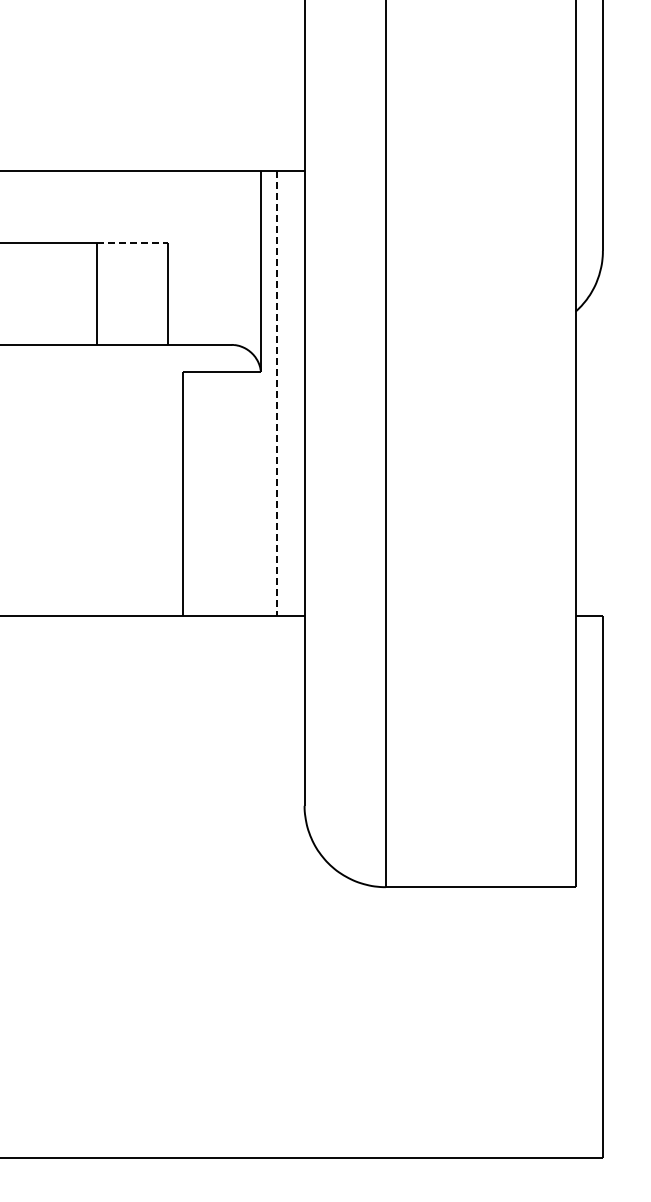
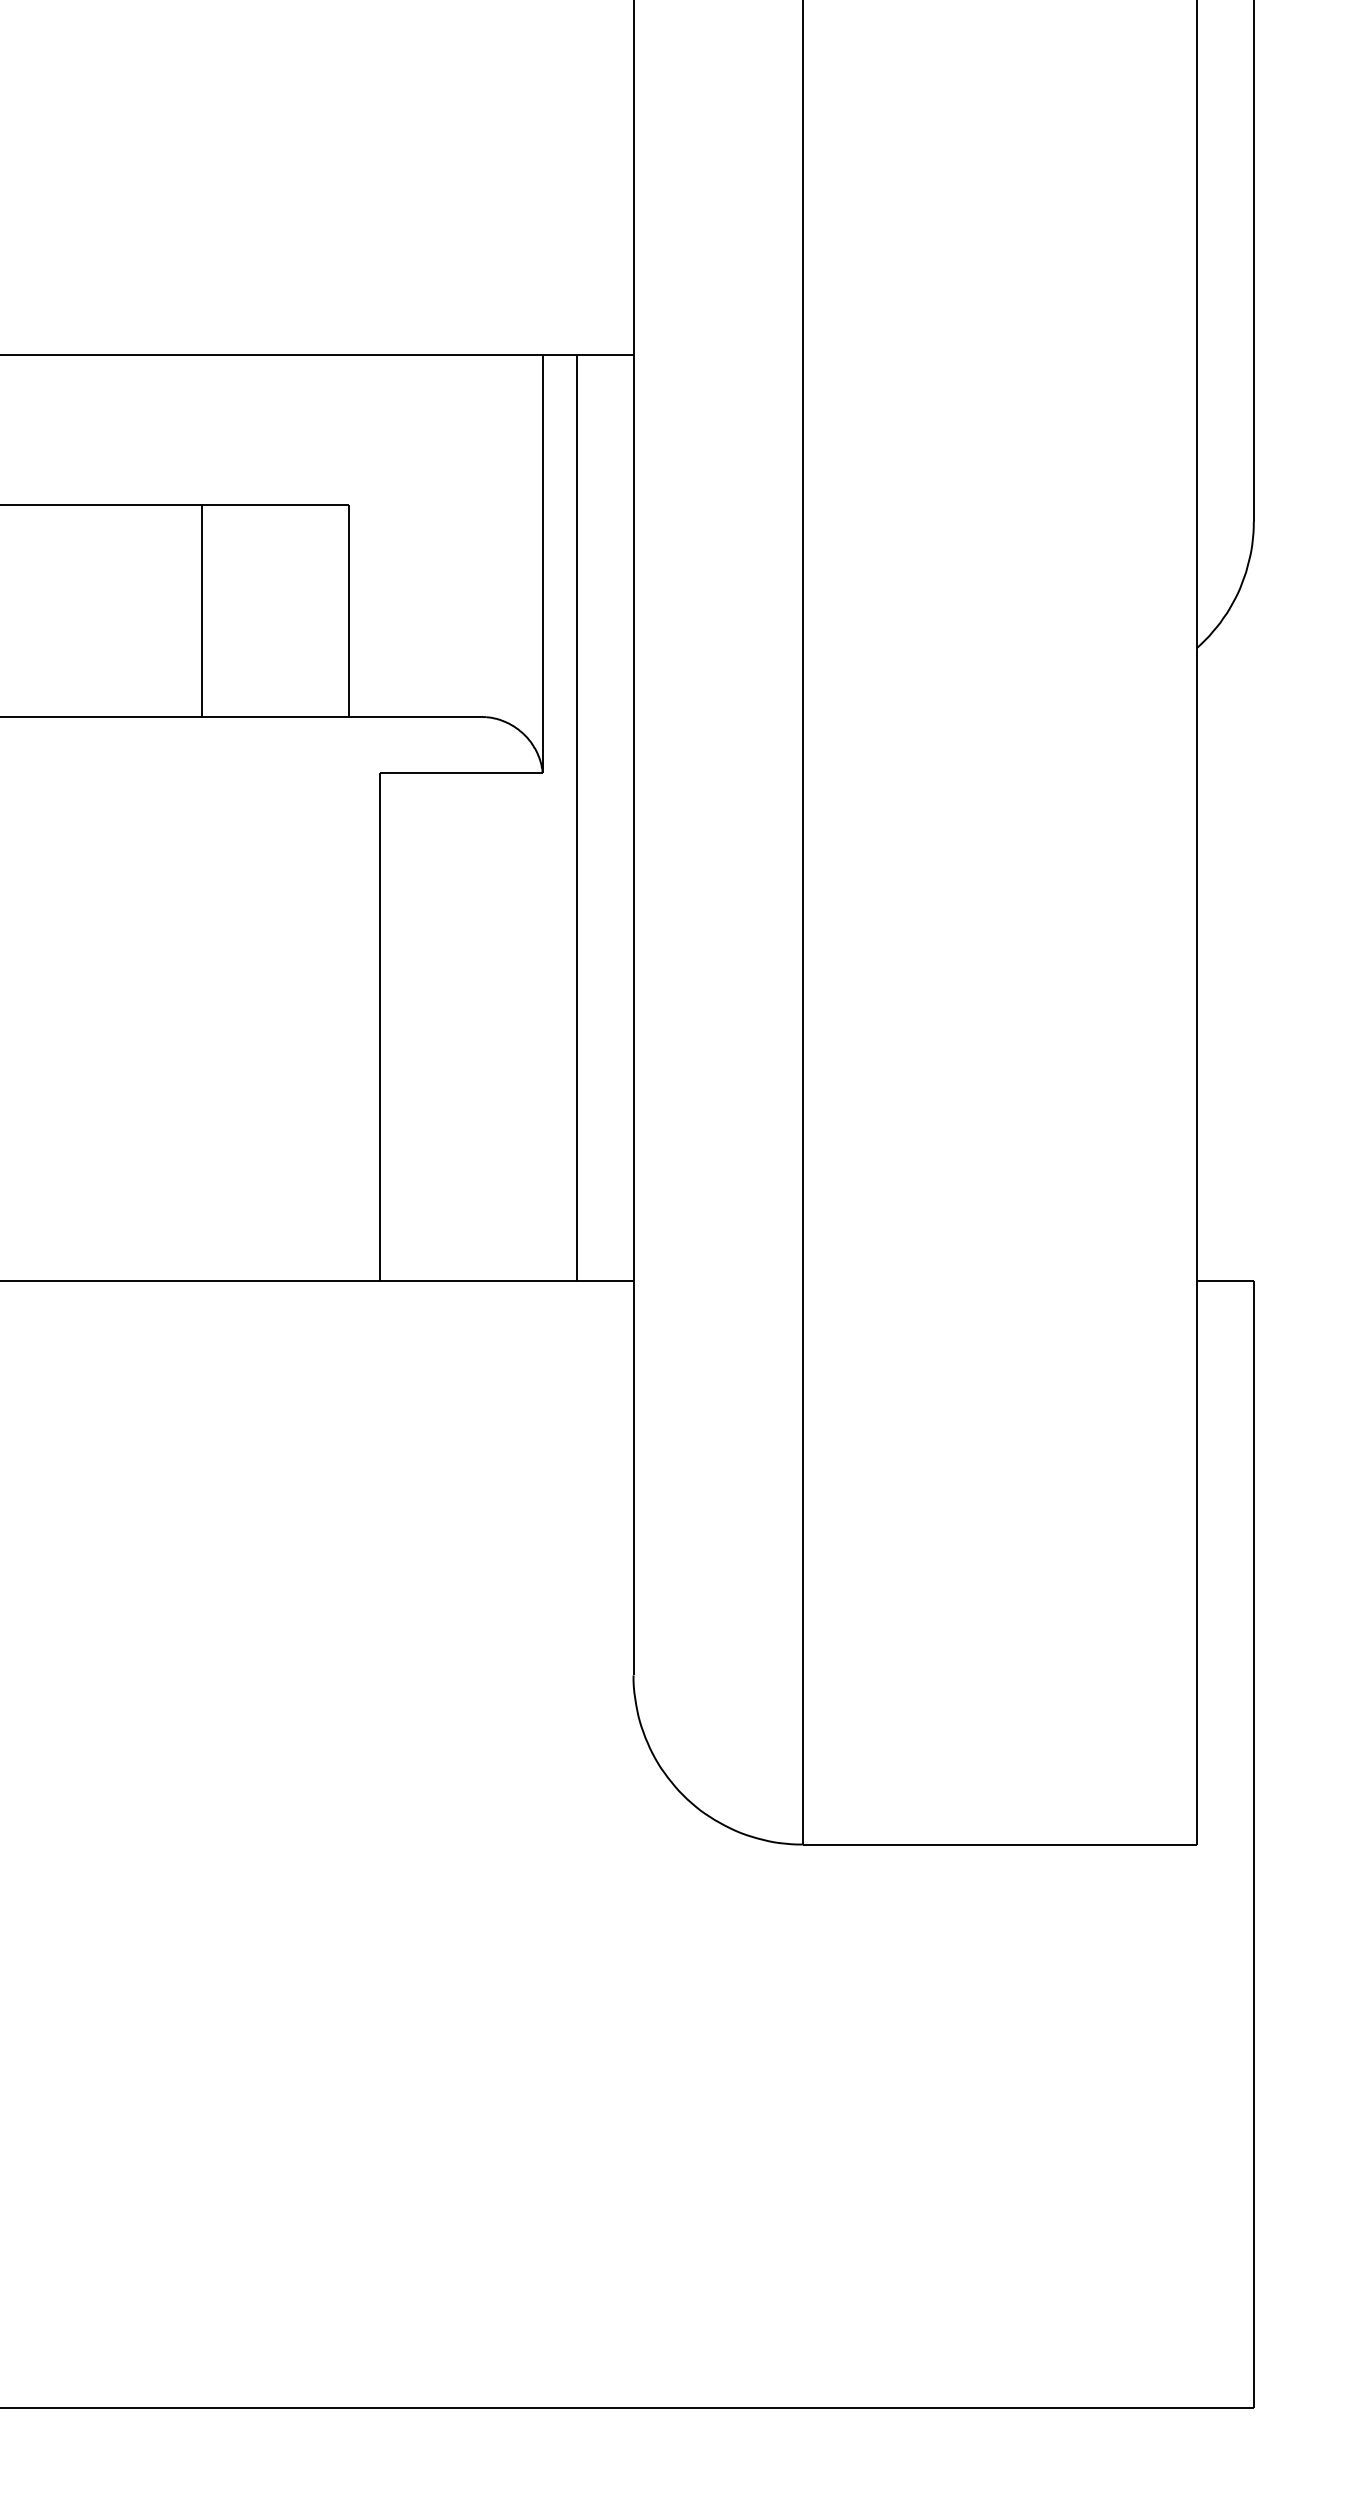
line: (132, 243) -> (275, 506), dashed -> solid
line: (277, 393) -> (577, 818), dashed -> solid

